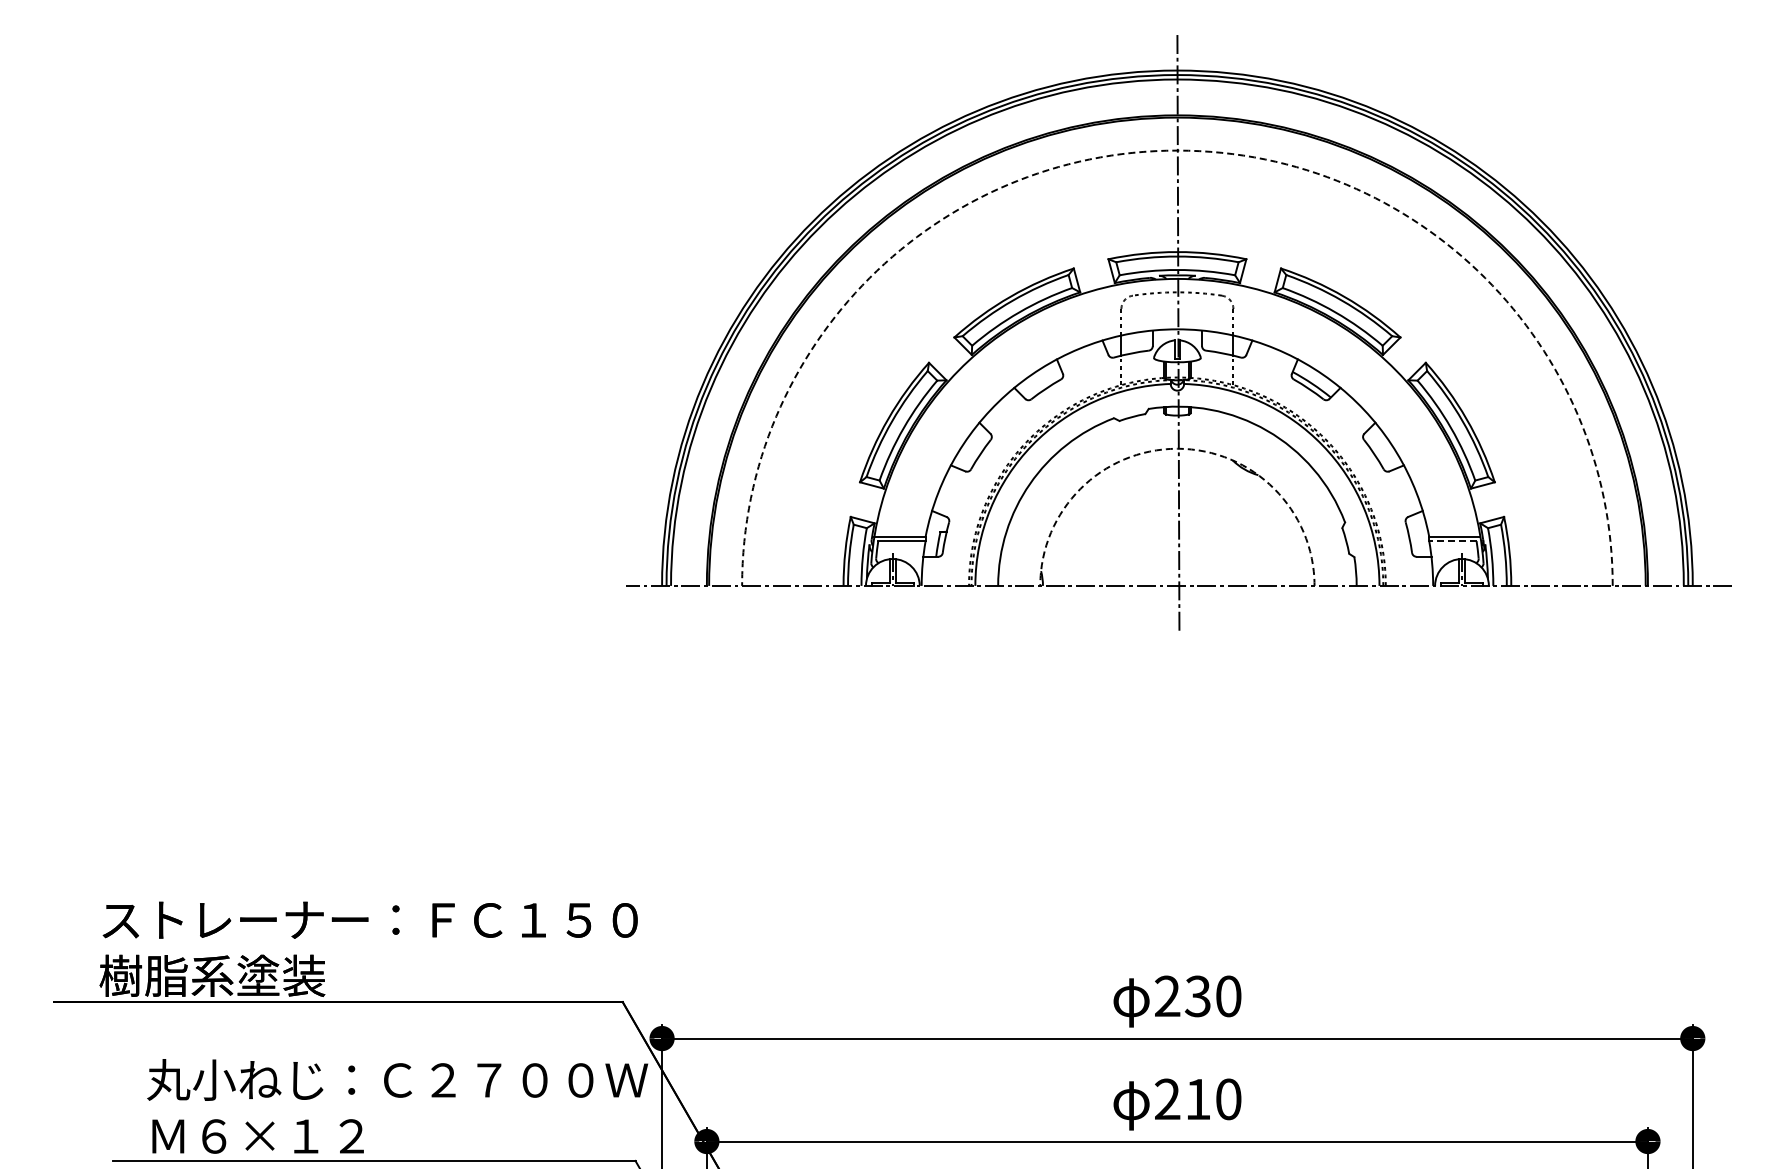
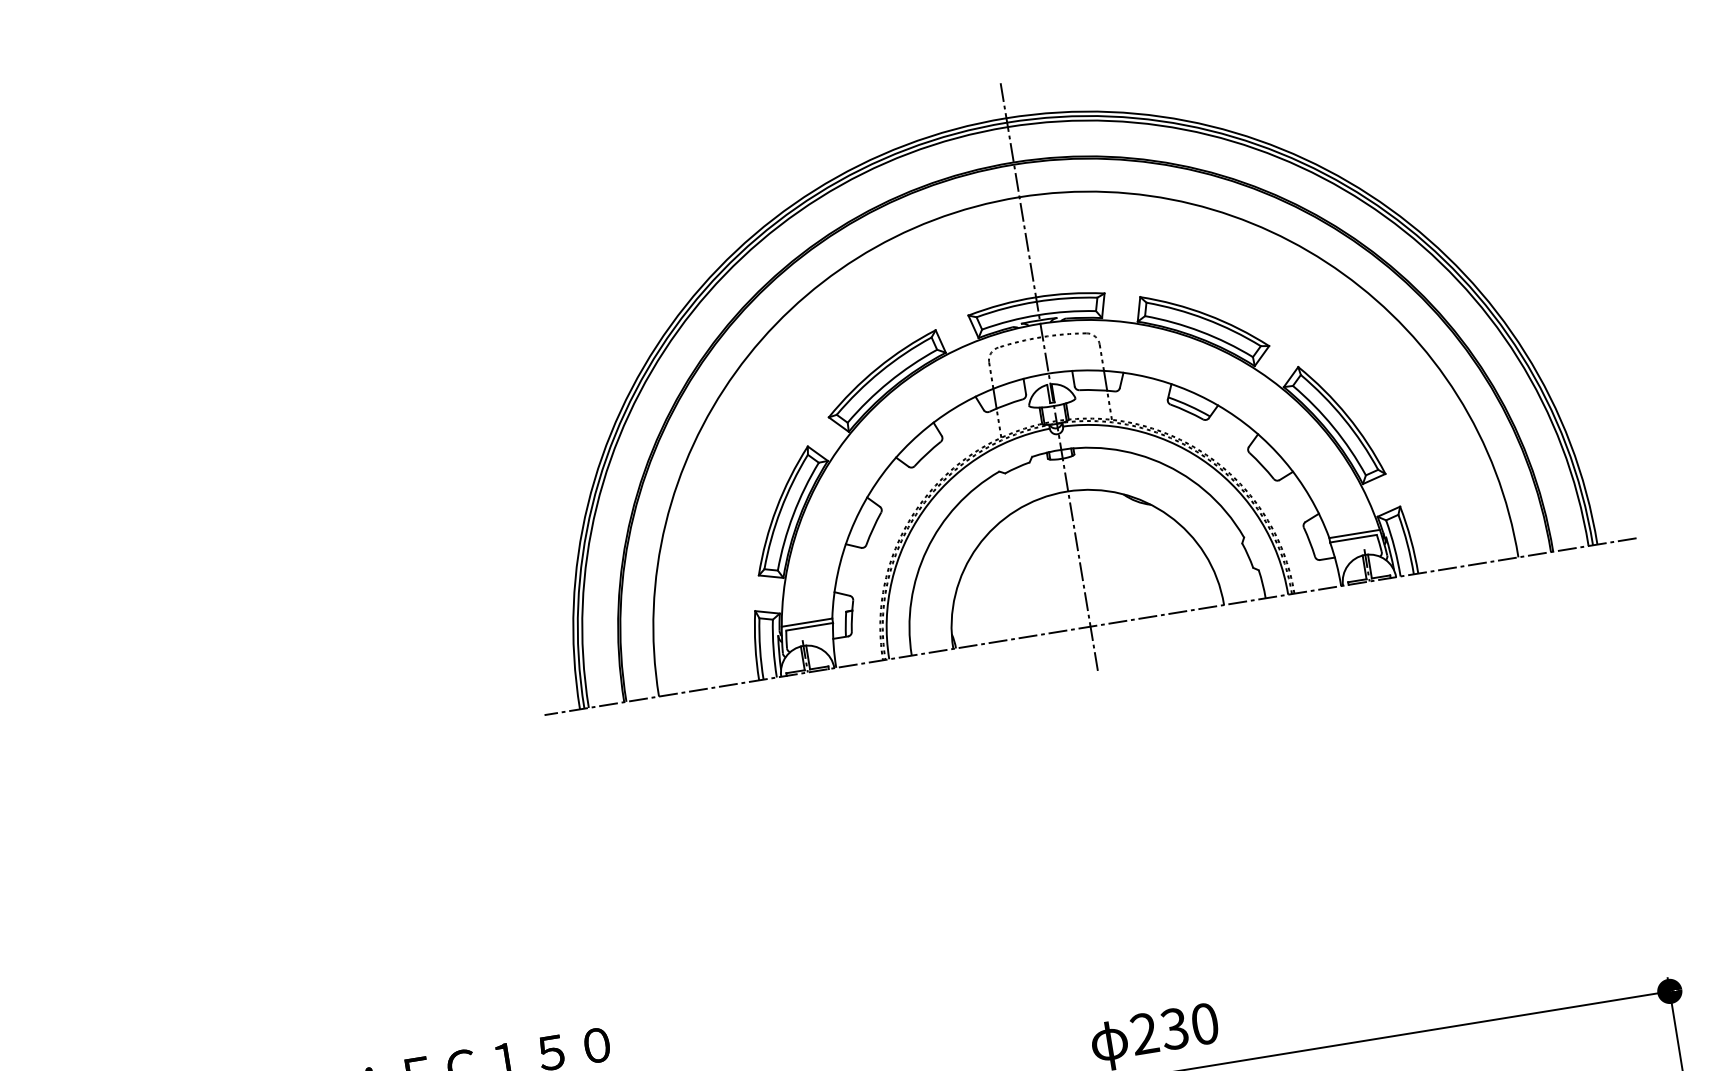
arc: (1177, 150) -> (1019, 197), dashed -> solid
arc: (1177, 448) -> (1066, 491), dashed -> solid
line: (1452, 541) -> (1353, 539), dashed -> solid

